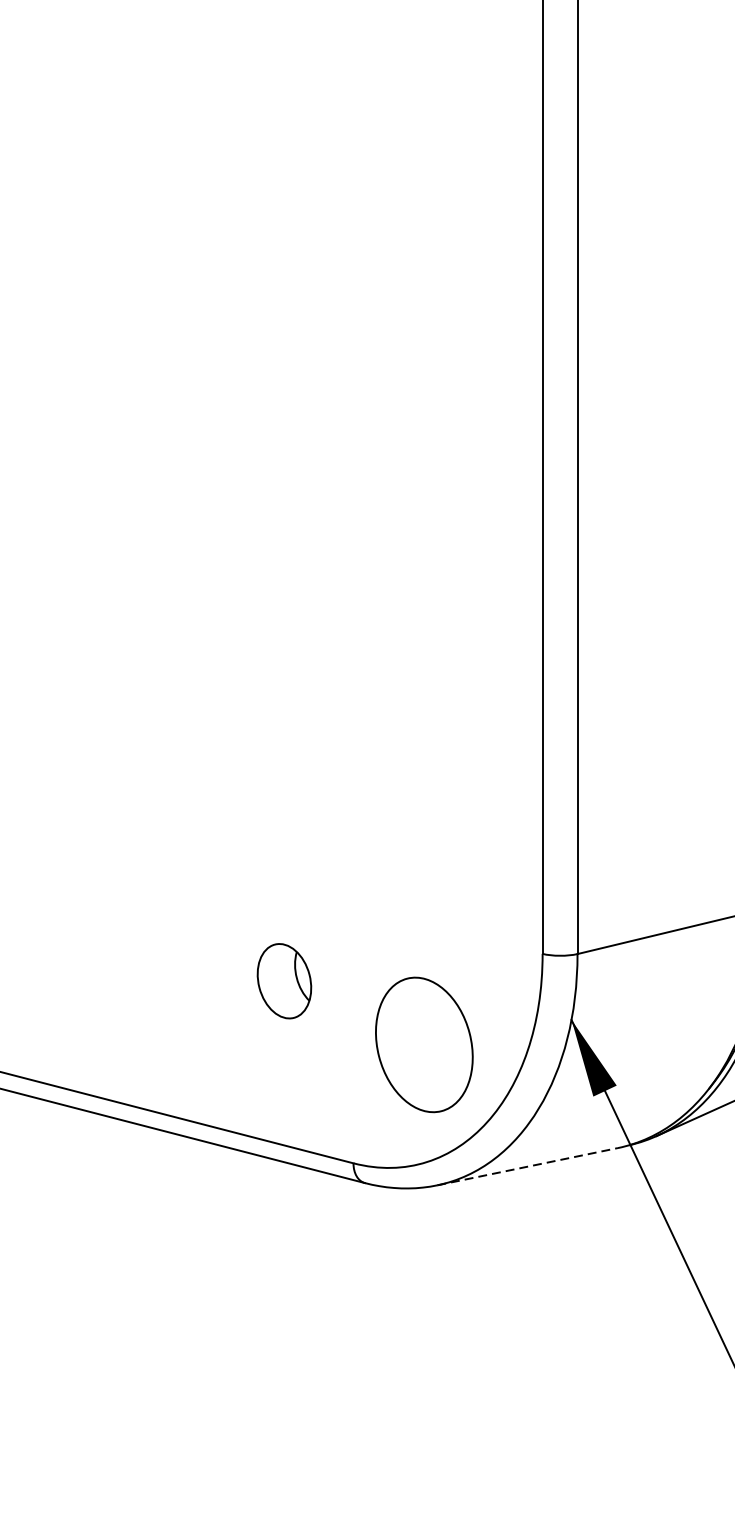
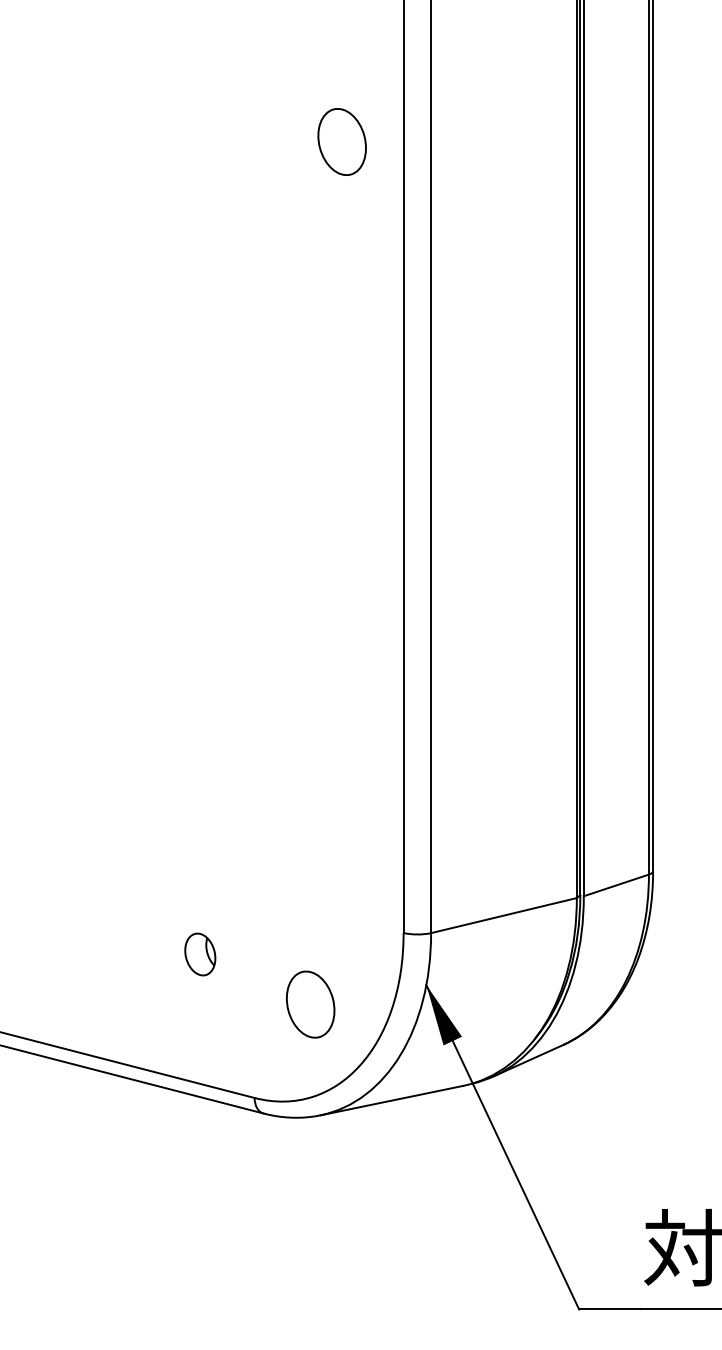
part: (284, 981) -> (200, 954), size x0.71
part: (424, 1044) -> (310, 1004), size x0.62
line: (527, 1166) -> (391, 1100), dashed -> solid

